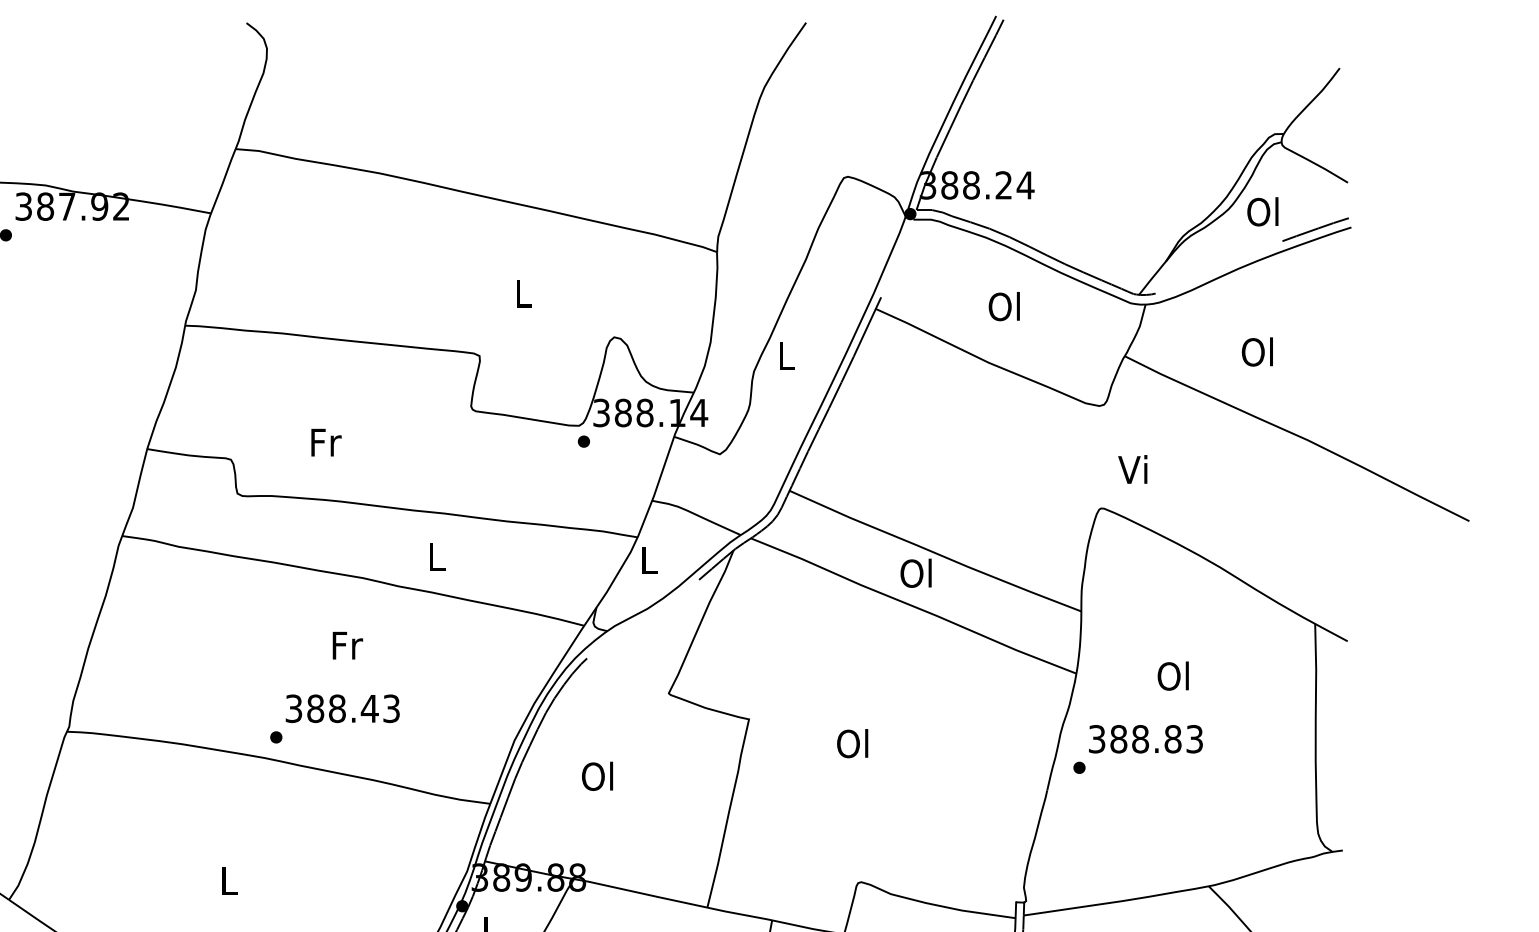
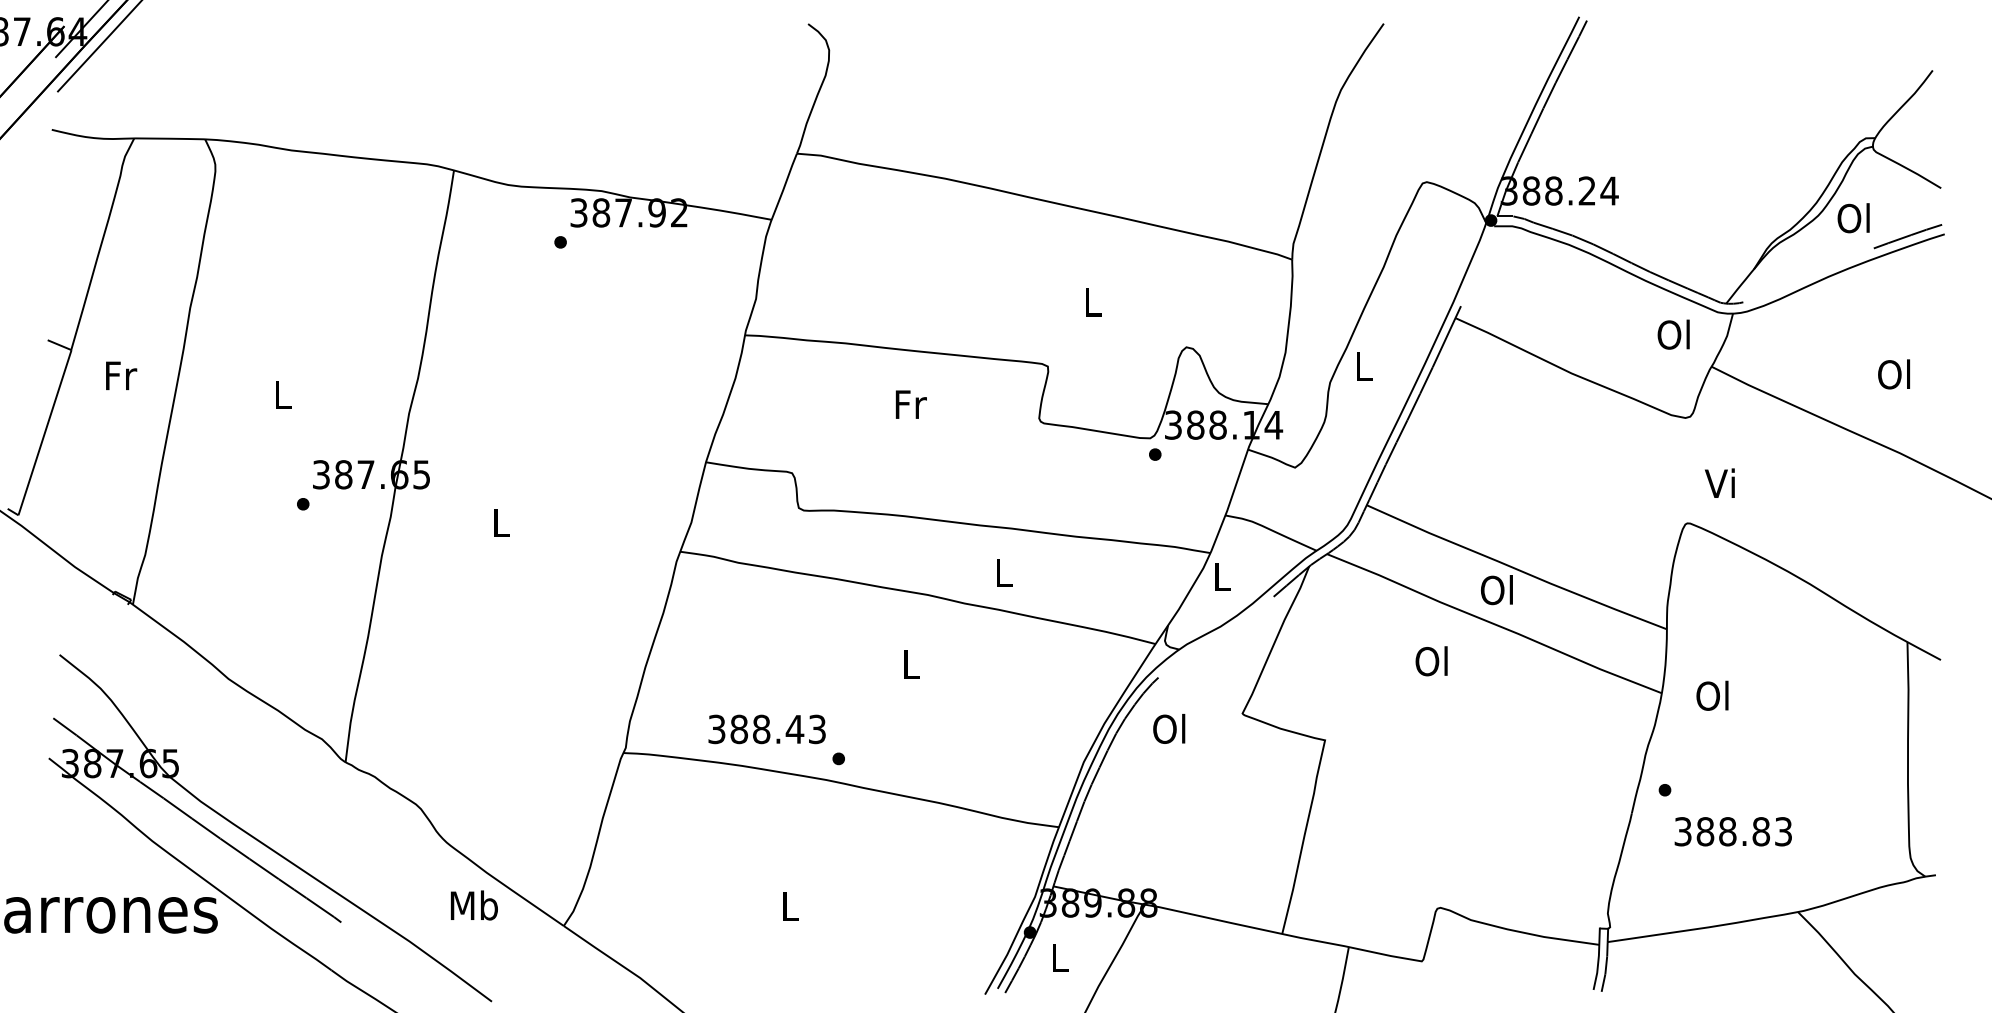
text: (1004, 306) -> (1673, 334), moved
text: (1256, 352) -> (1893, 374), moved
text: (325, 442) -> (910, 404), moved
text: (347, 645) -> (911, 664), Fr -> L
text: (1173, 675) -> (1712, 695), moved
text: (342, 708) -> (766, 729), moved
text: (1145, 738) -> (1732, 831), moved
text: (852, 743) -> (1431, 661), moved
text: (597, 775) -> (1169, 728), moved

